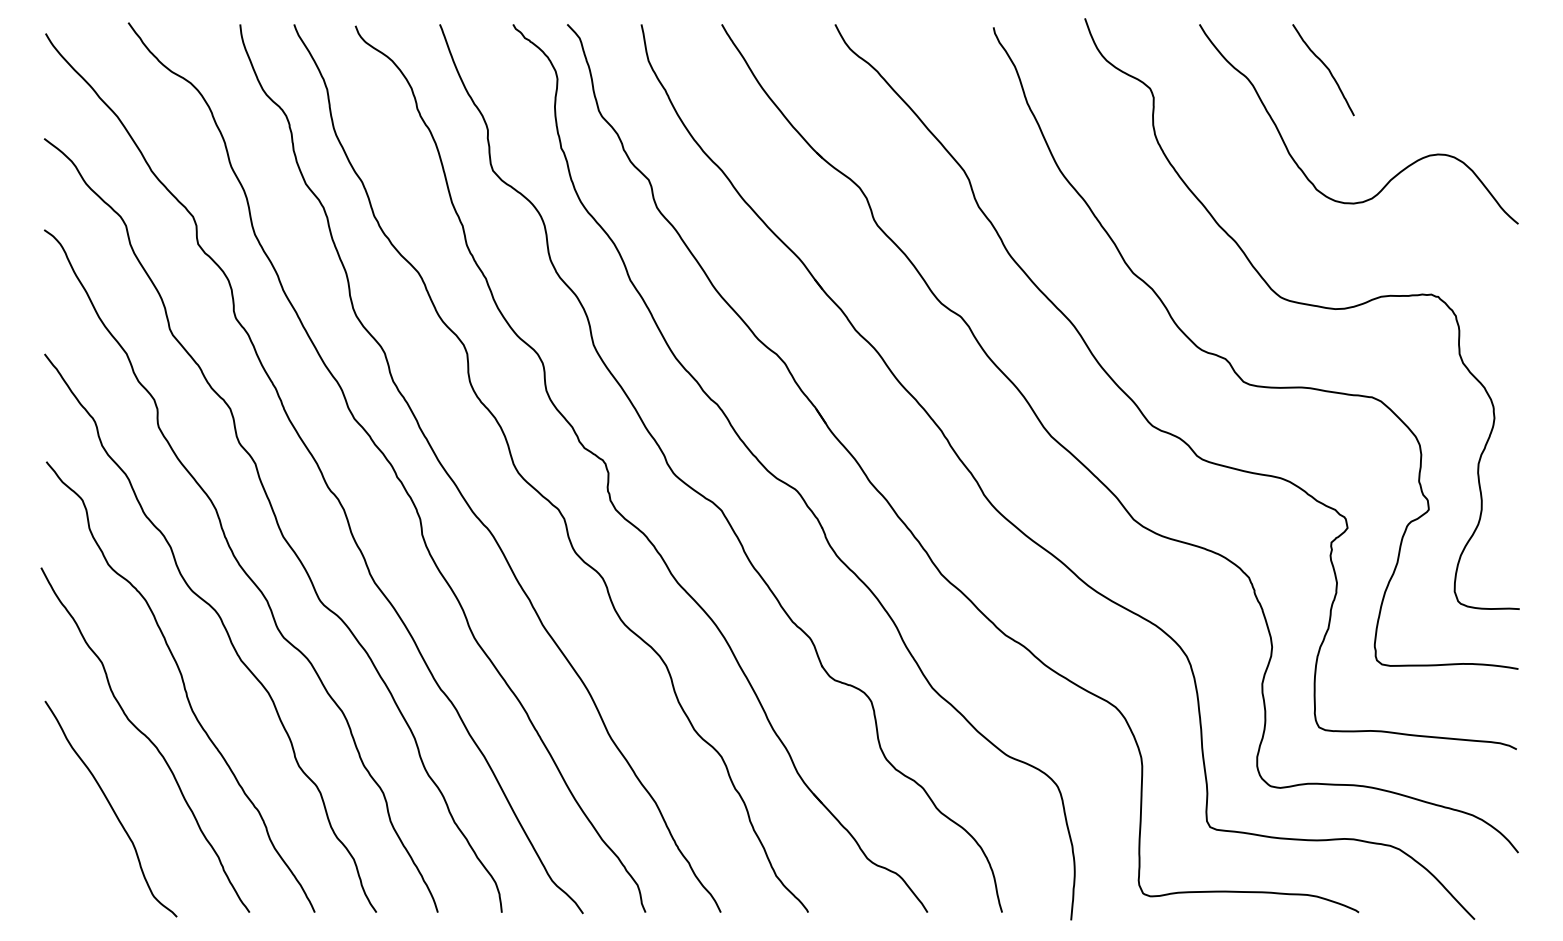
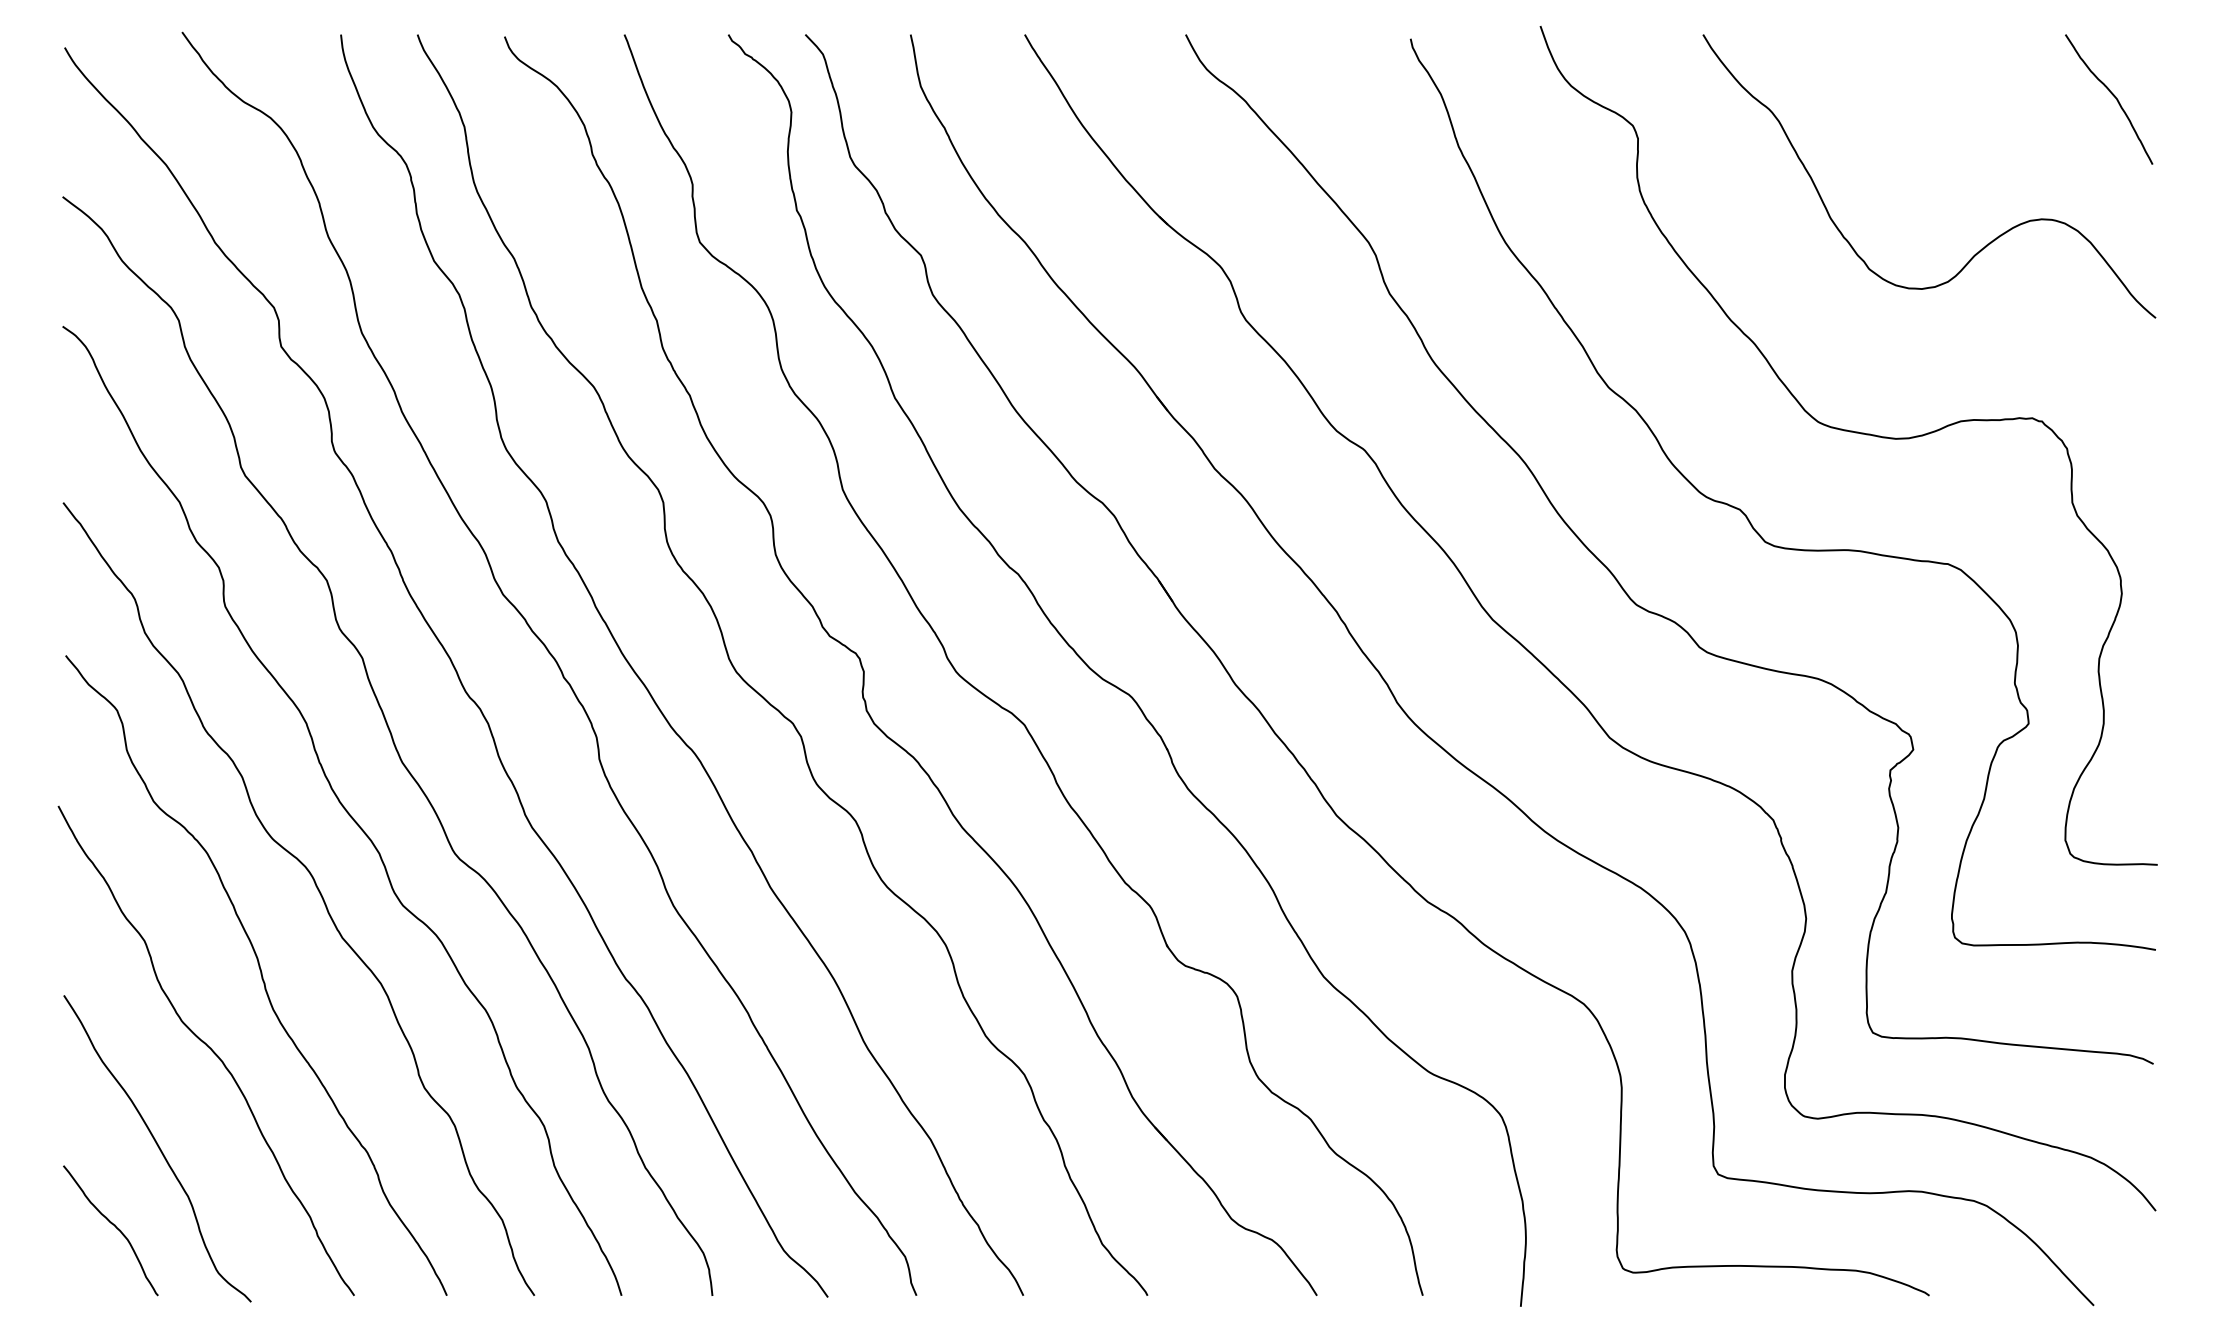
curve: (1325, 67) -> (2111, 95), moved
curve: (79, 863) -> (112, 1226), added

